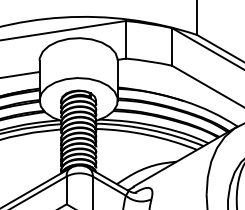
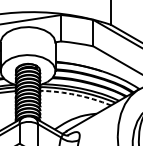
arc: (147, 134) -> (76, 94), solid -> dashed

